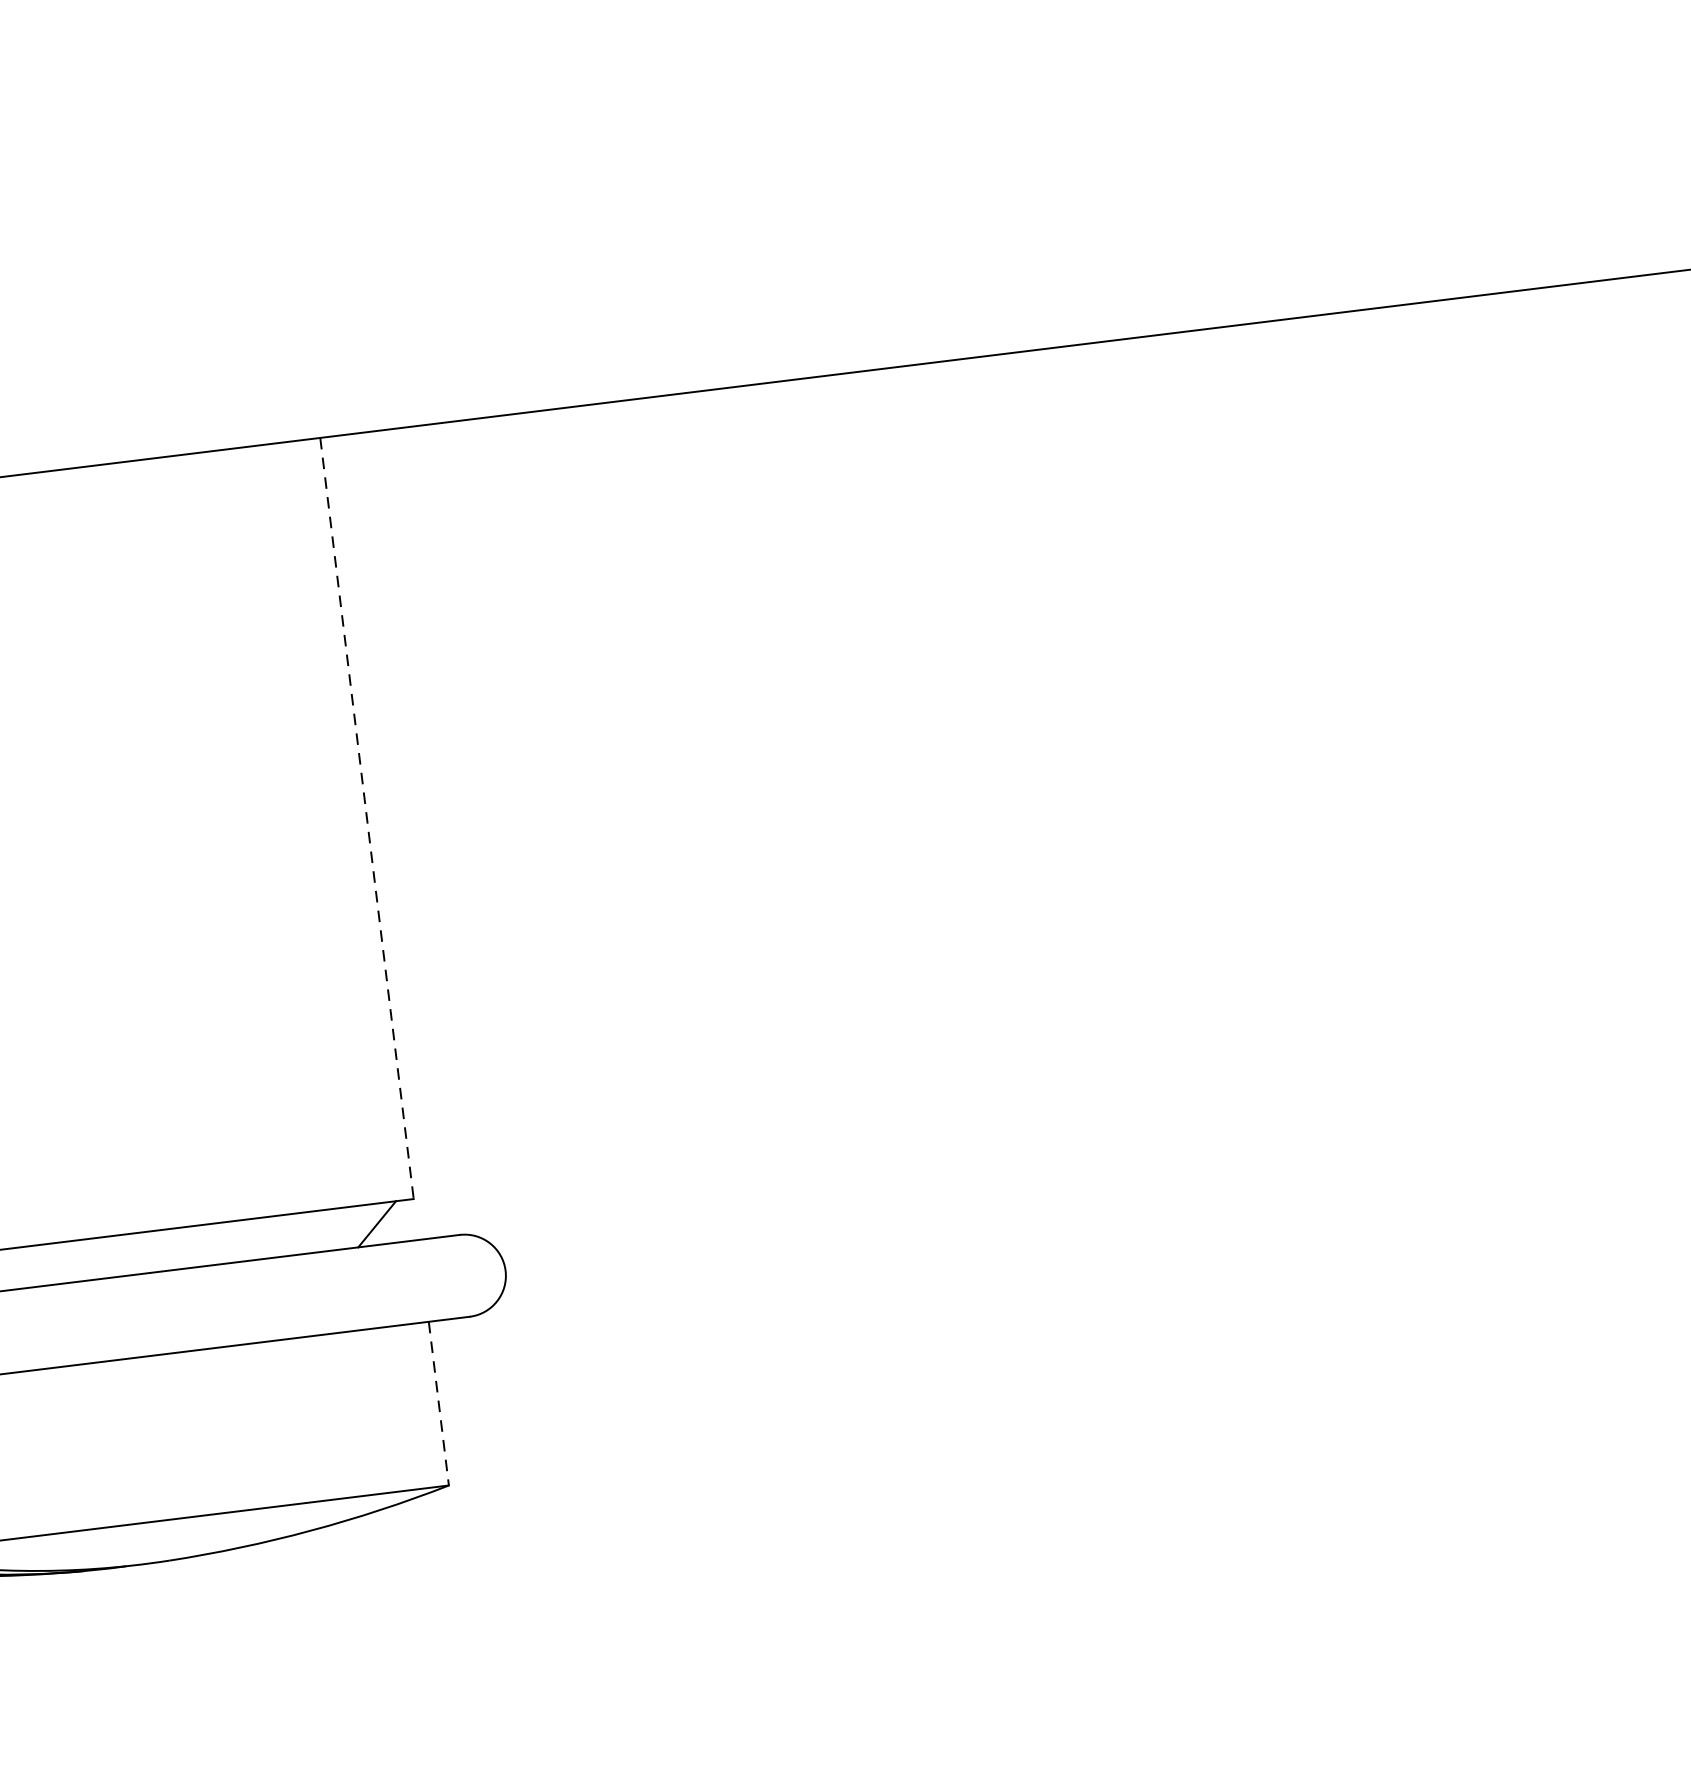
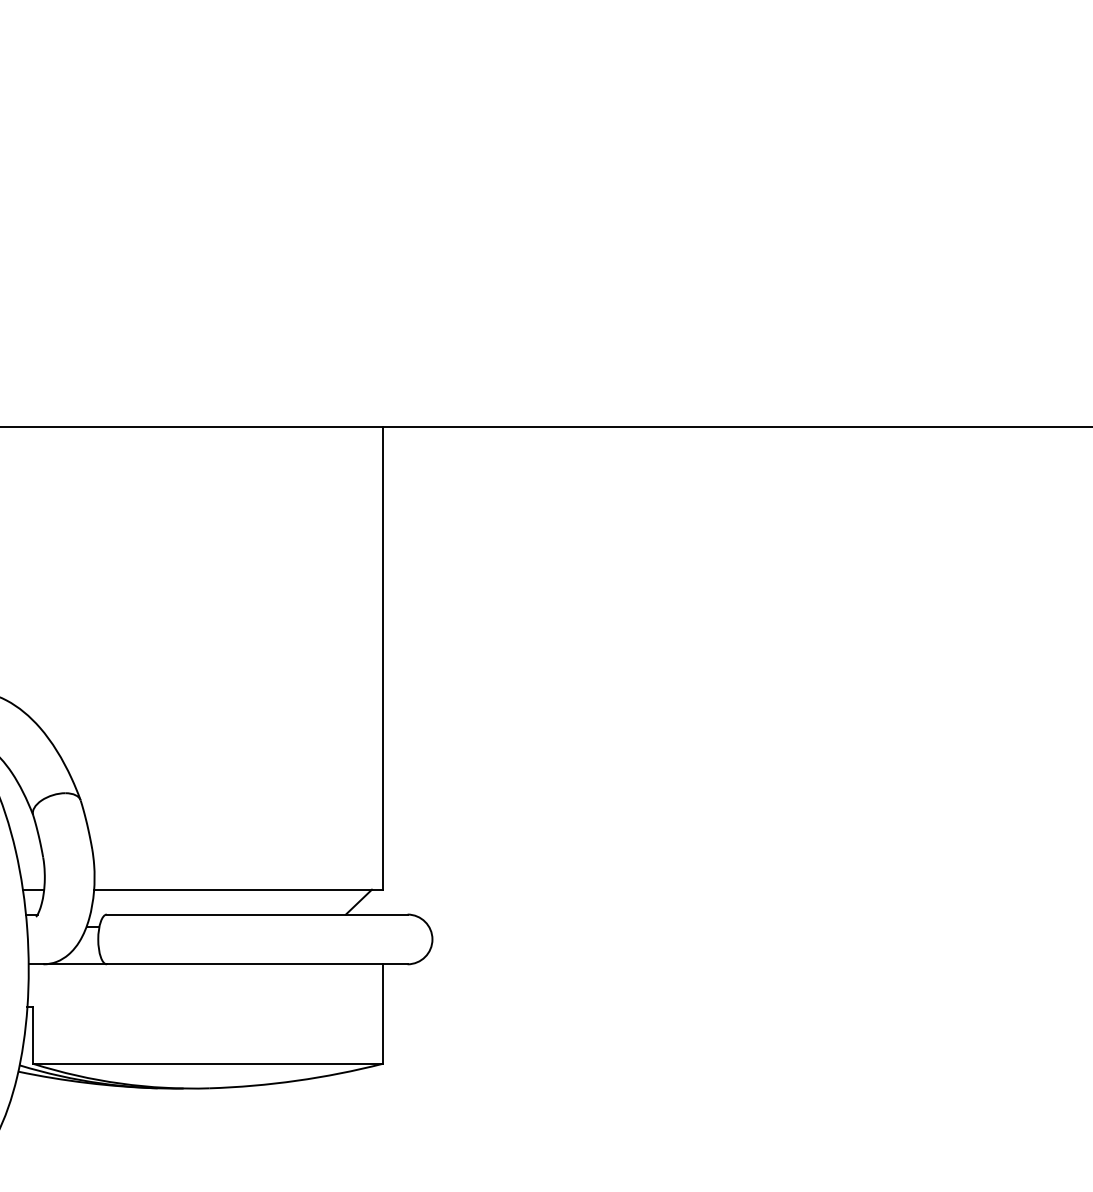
line: (366, 818) -> (382, 658), dashed -> solid
line: (438, 1404) -> (382, 1014), dashed -> solid

